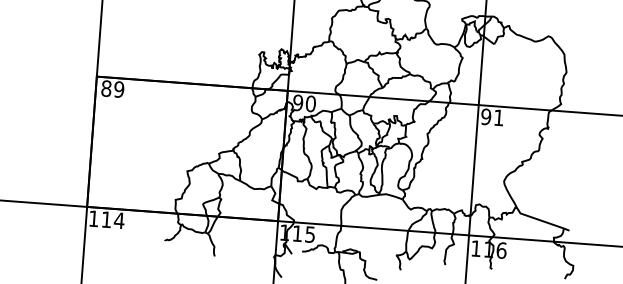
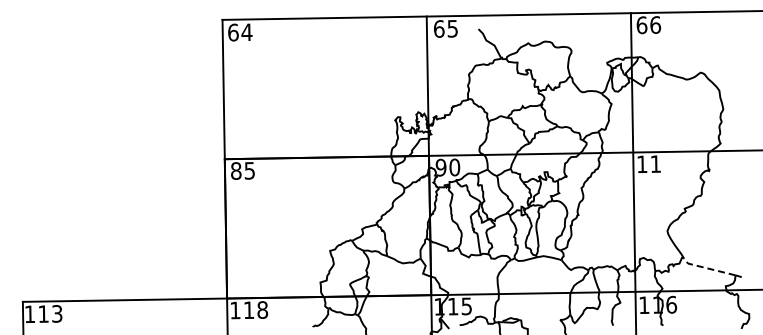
text: (118, 89) -> (249, 170), 89 -> 85
text: (485, 116) -> (641, 164), 91 -> 11
line: (538, 219) -> (707, 268), solid -> dashed
text: (119, 220) -> (262, 309), 114 -> 118

